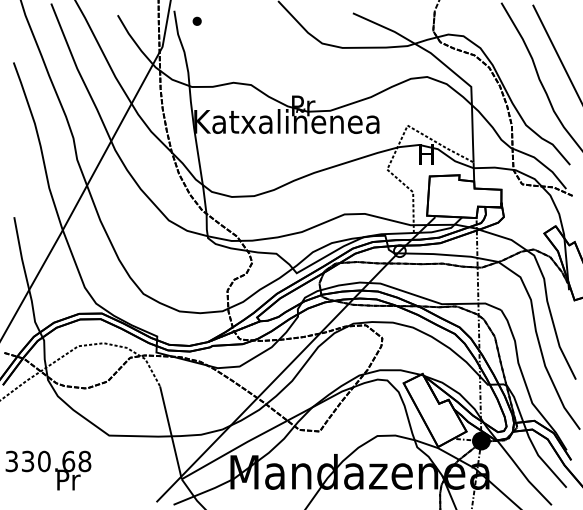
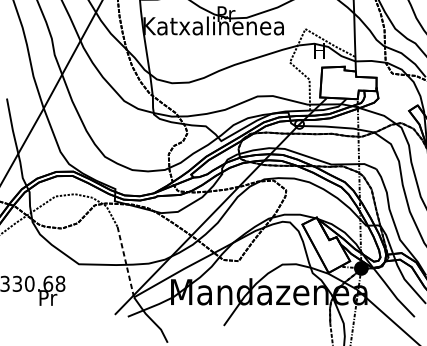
line: (170, 432) -> (125, 261), solid -> dashed

